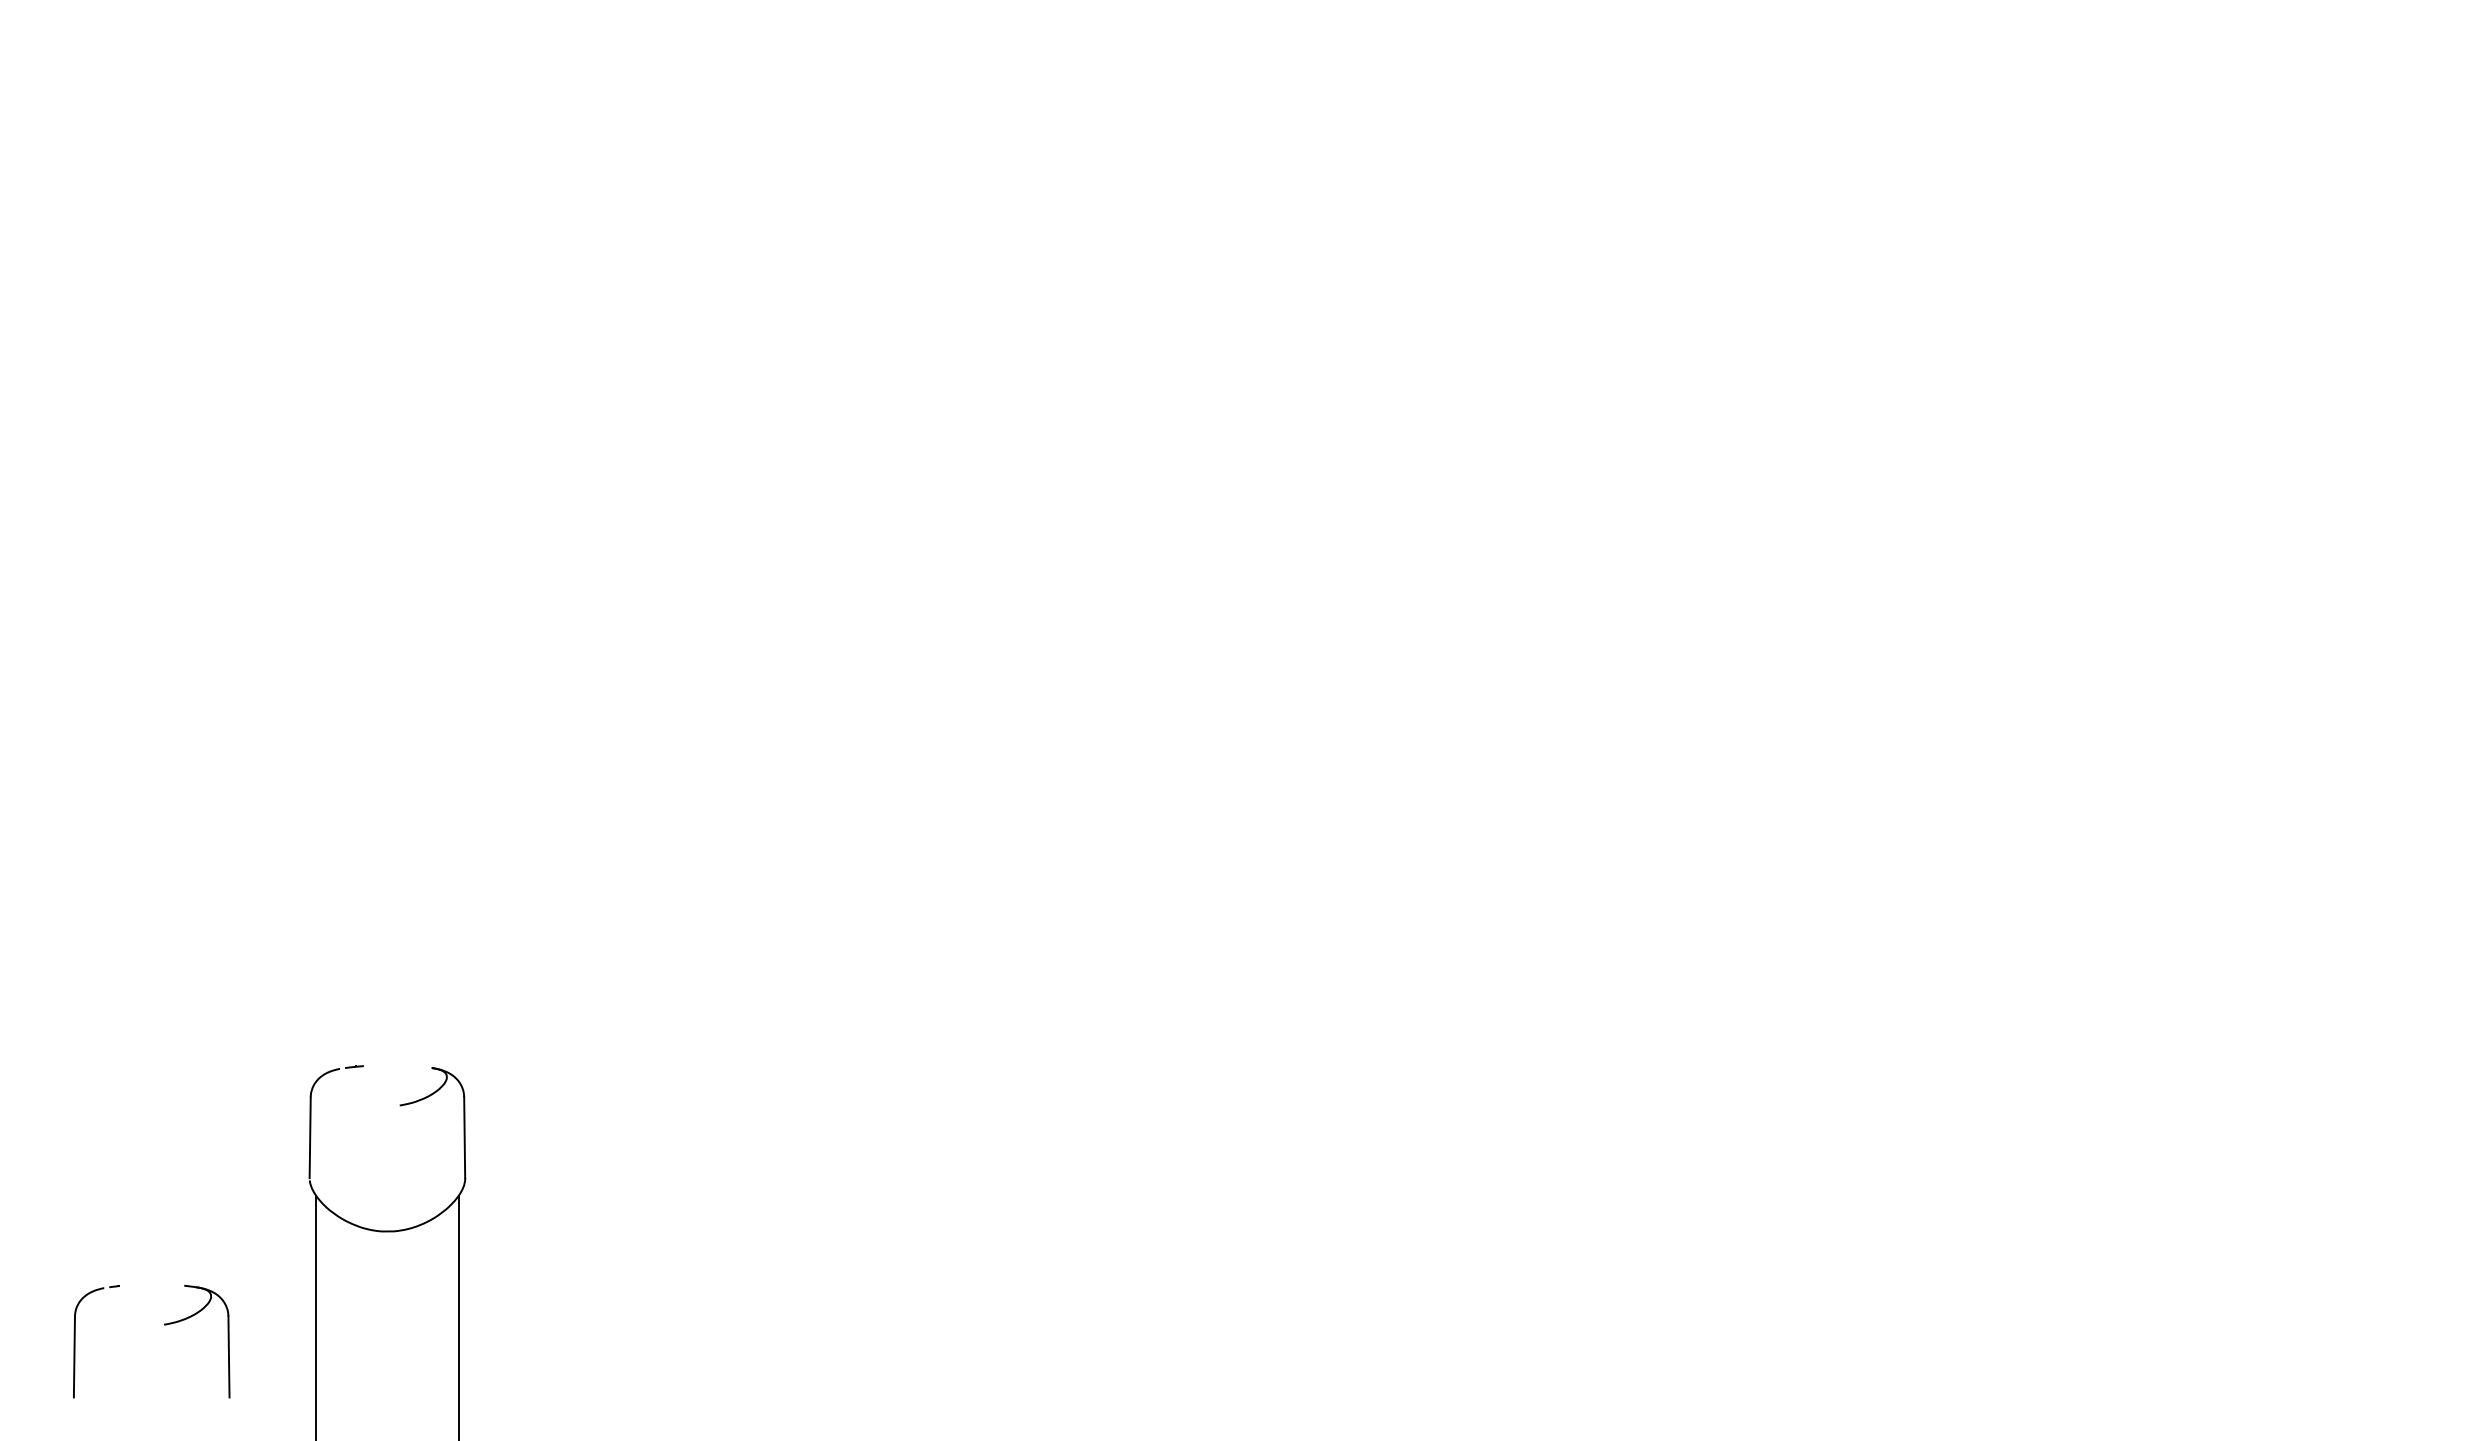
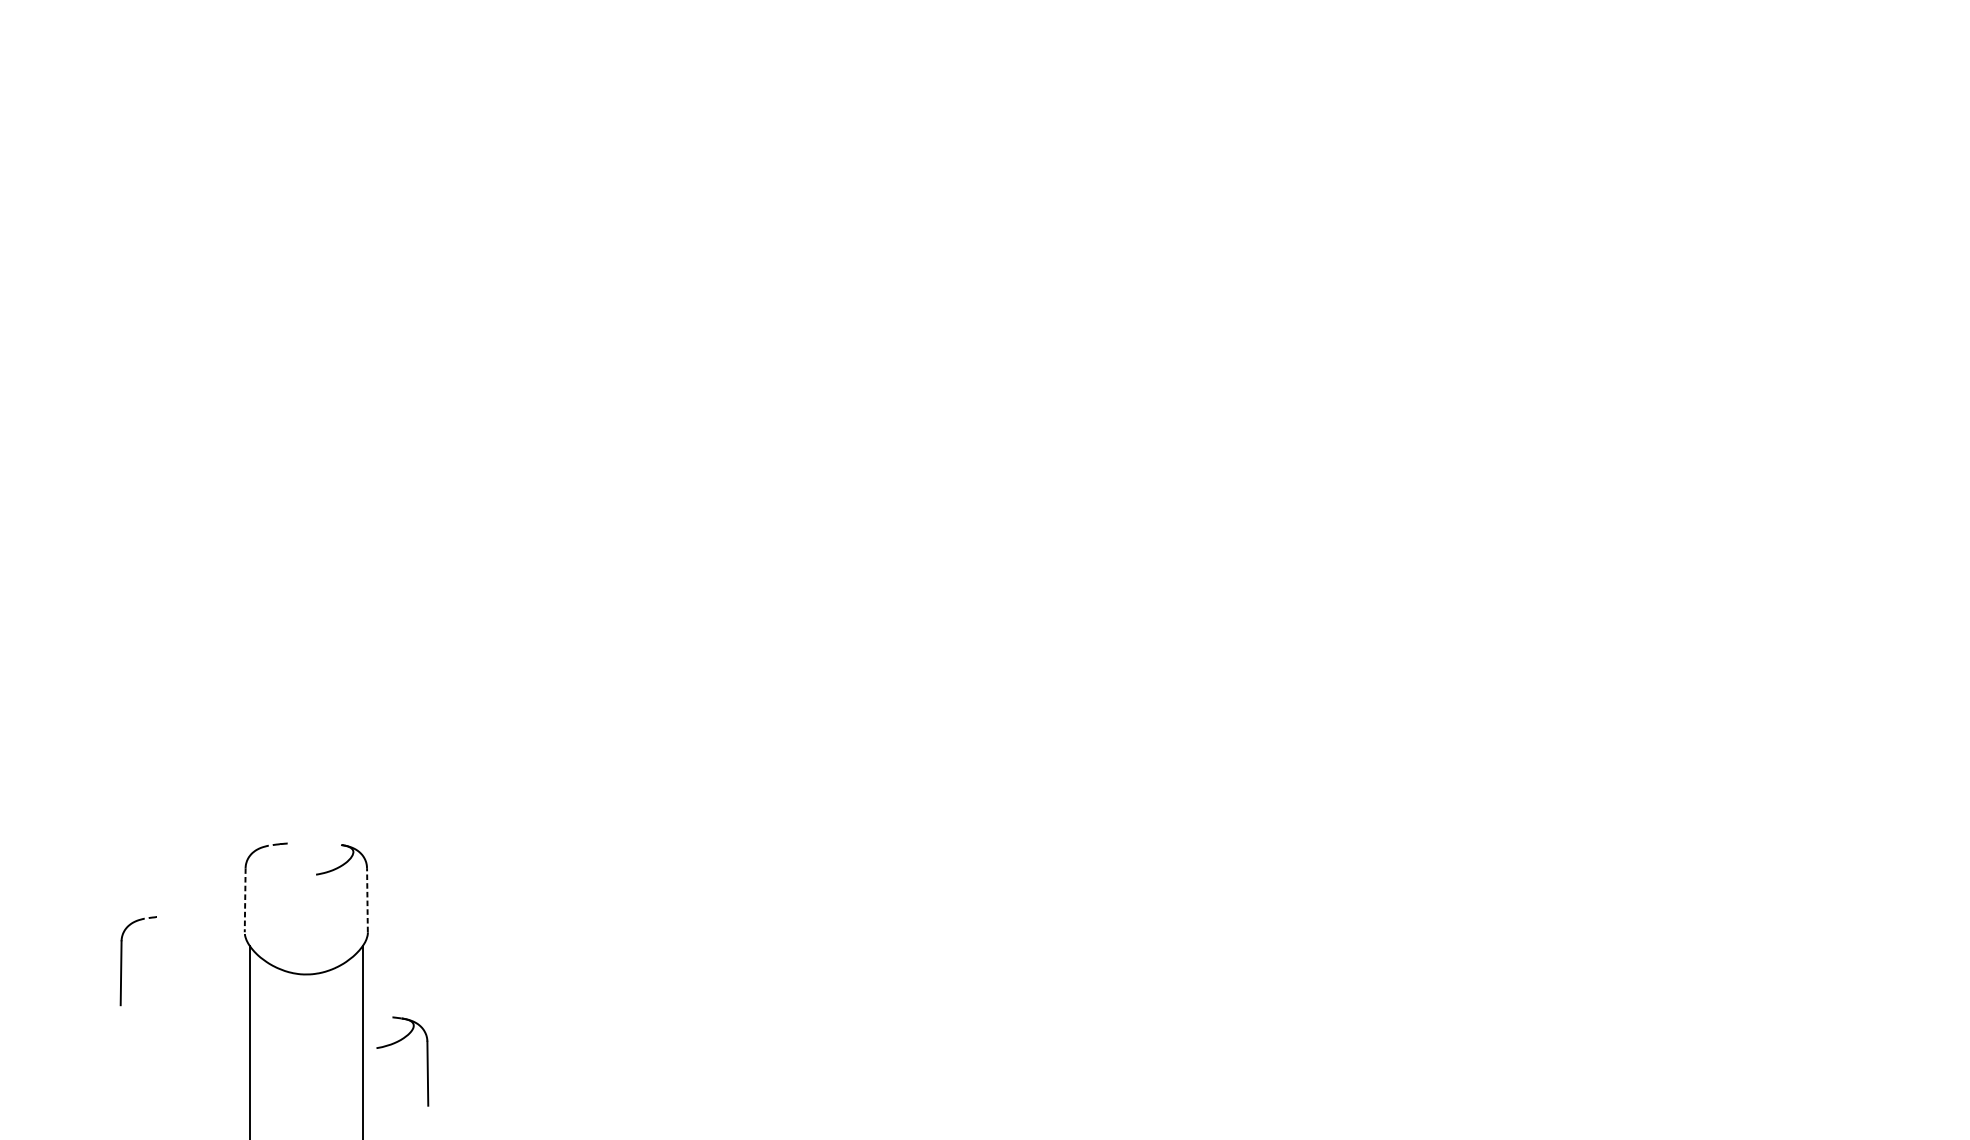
line: (464, 1137) -> (367, 900), solid -> dashed
line: (310, 1138) -> (245, 900), solid -> dashed
part: (187, 1319) -> (395, 1044), moved
part: (75, 1341) -> (121, 960), moved

